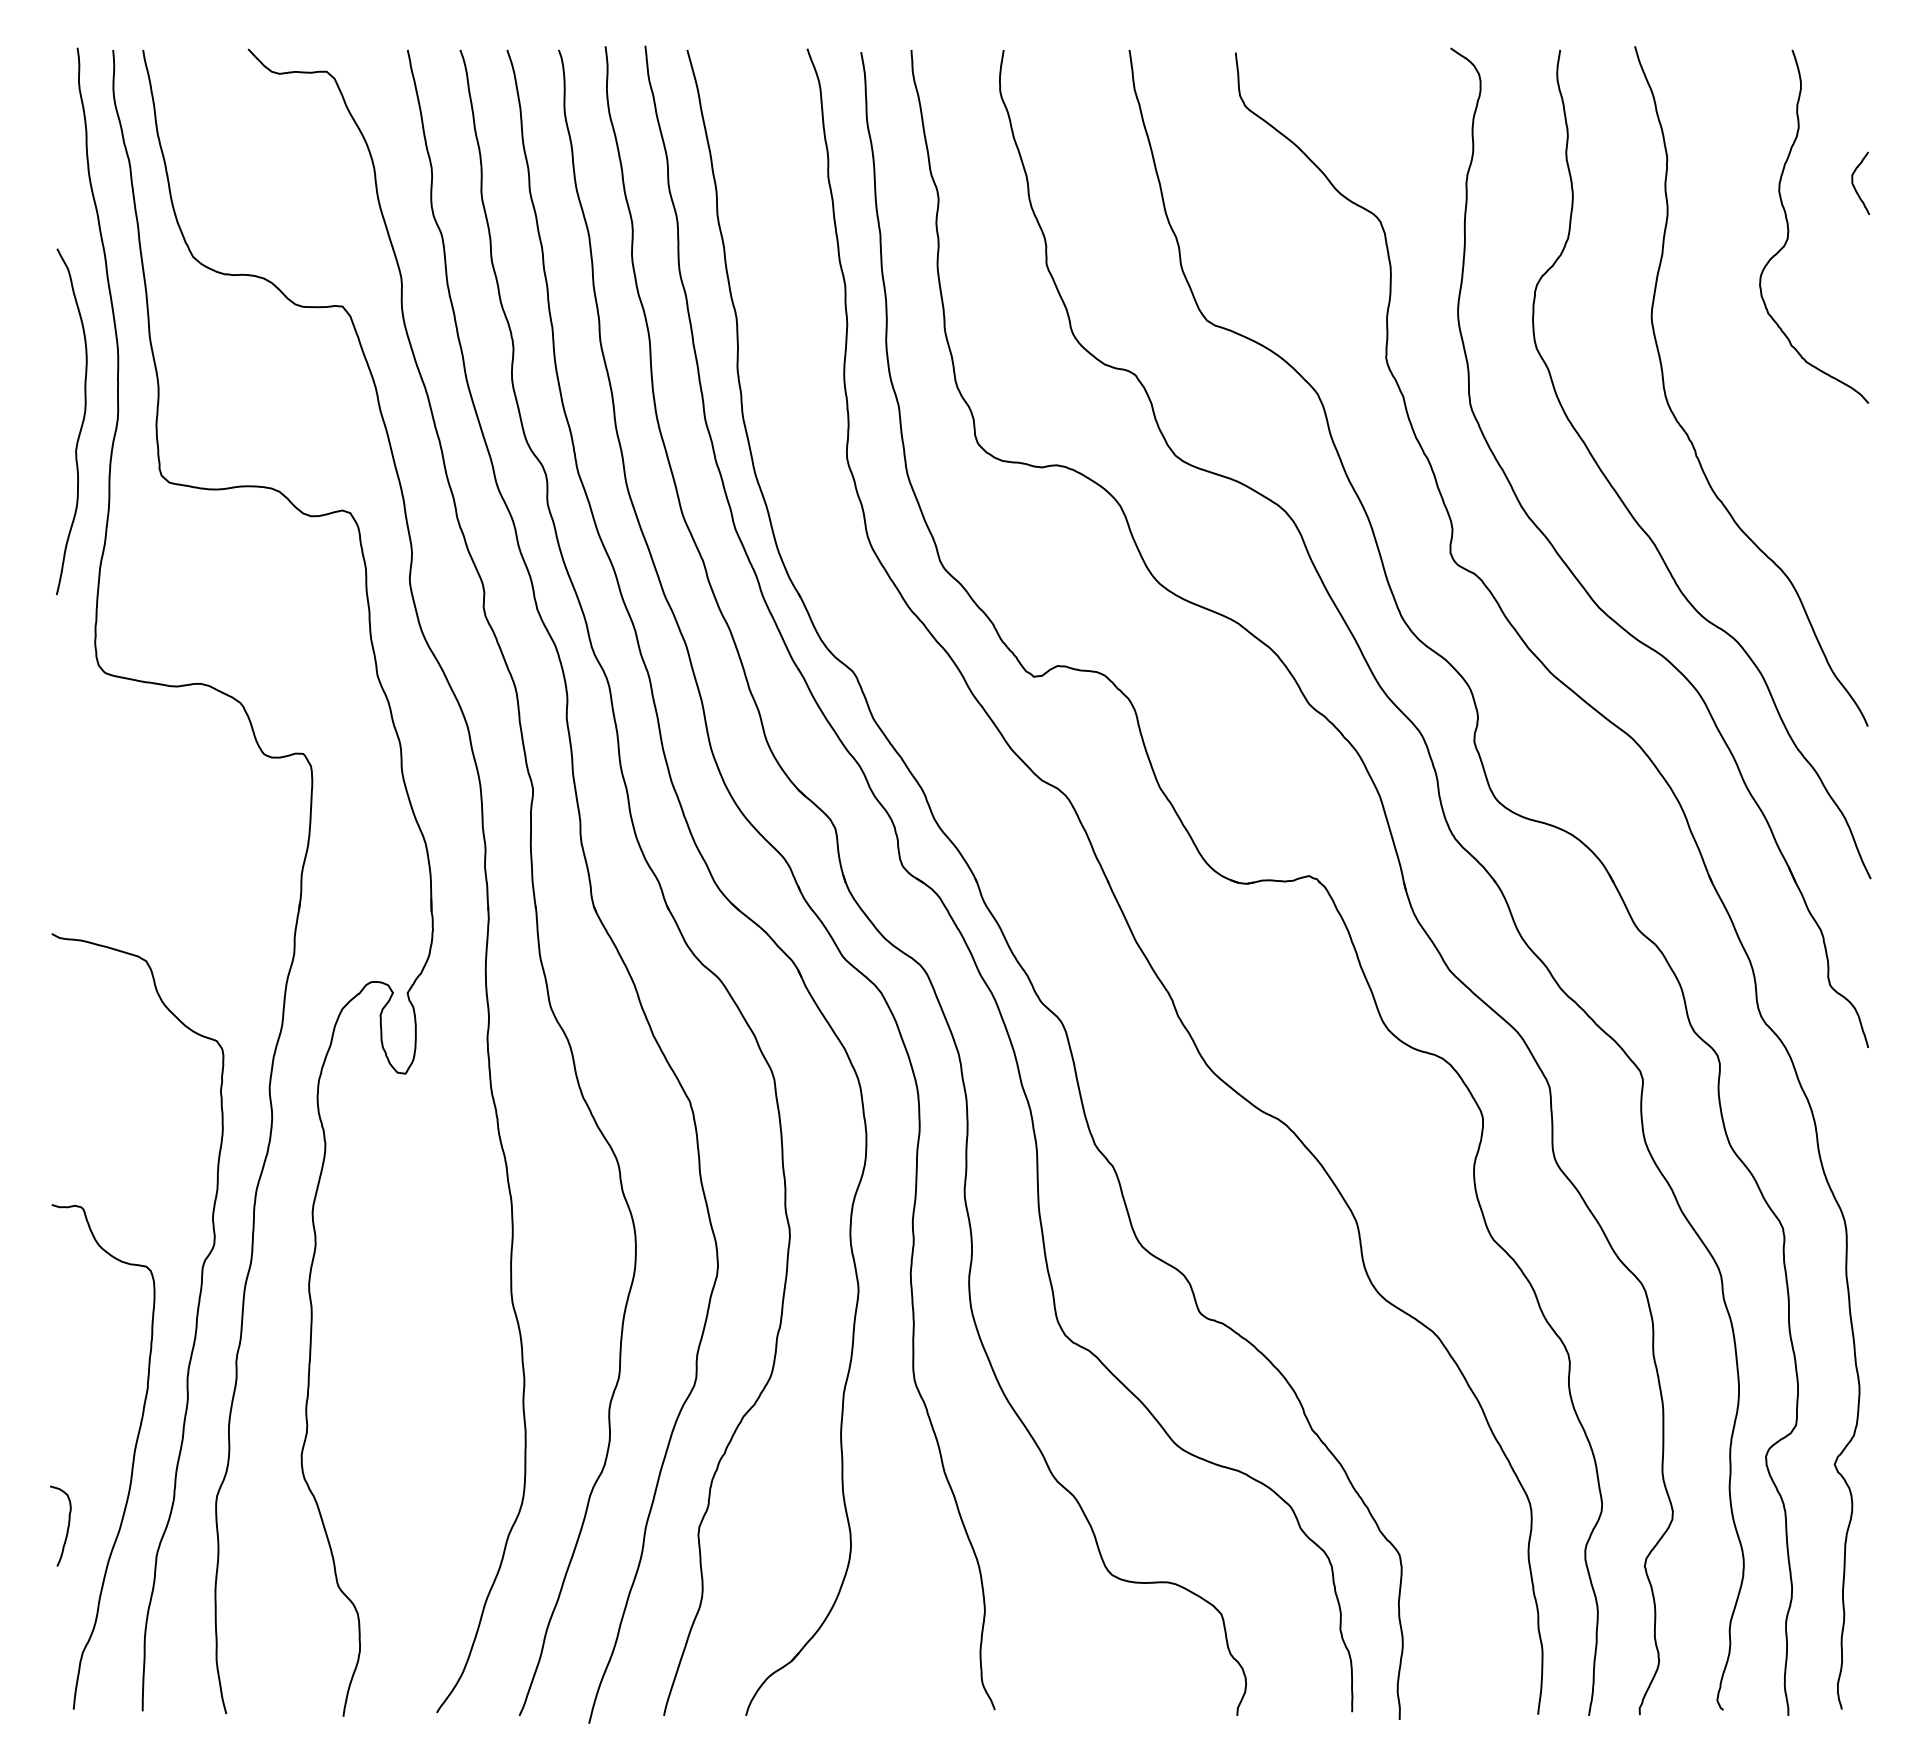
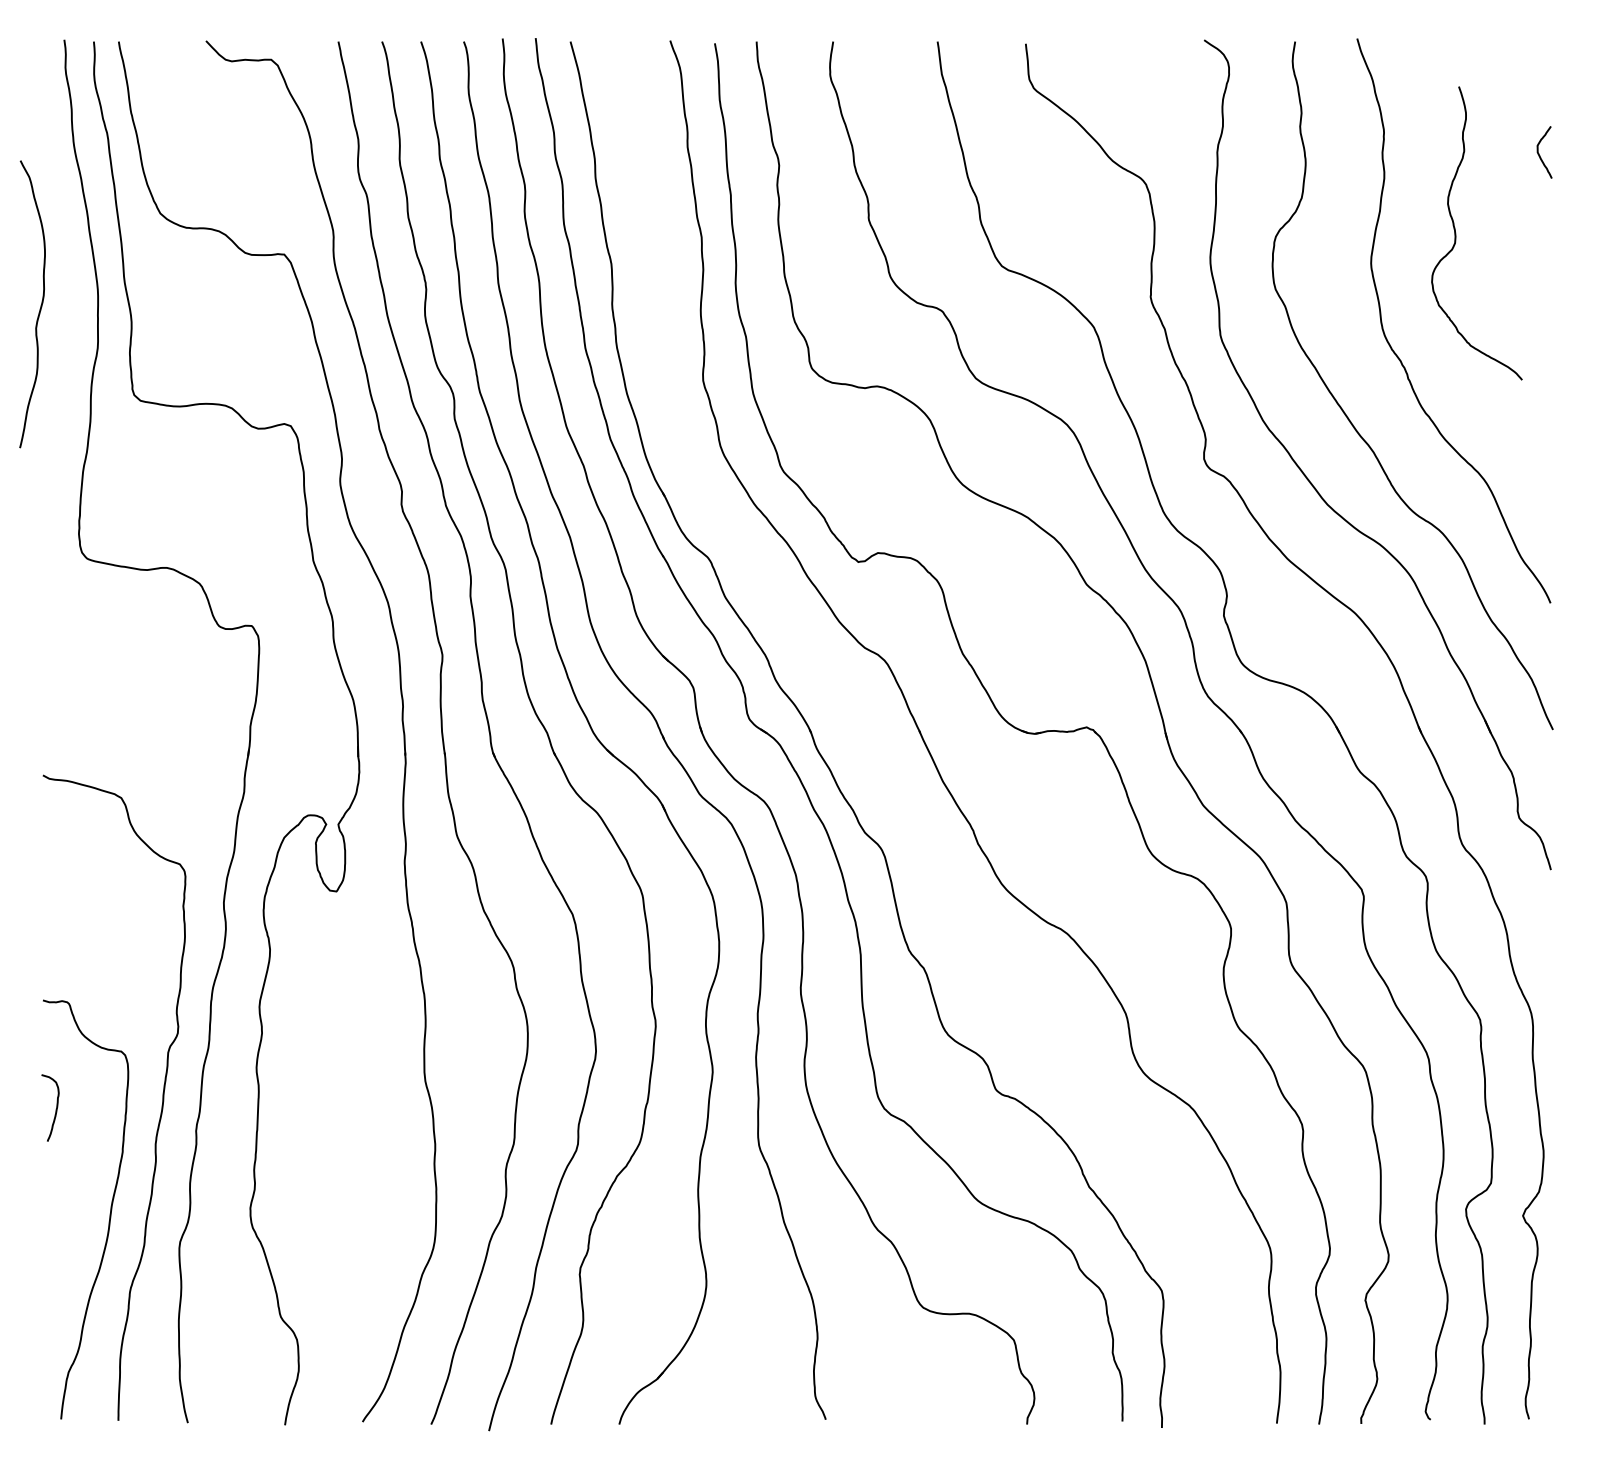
curve: (1789, 226) -> (1456, 233), moved
curve: (81, 423) -> (40, 305), moved
curve: (66, 1527) -> (55, 1109), moved

